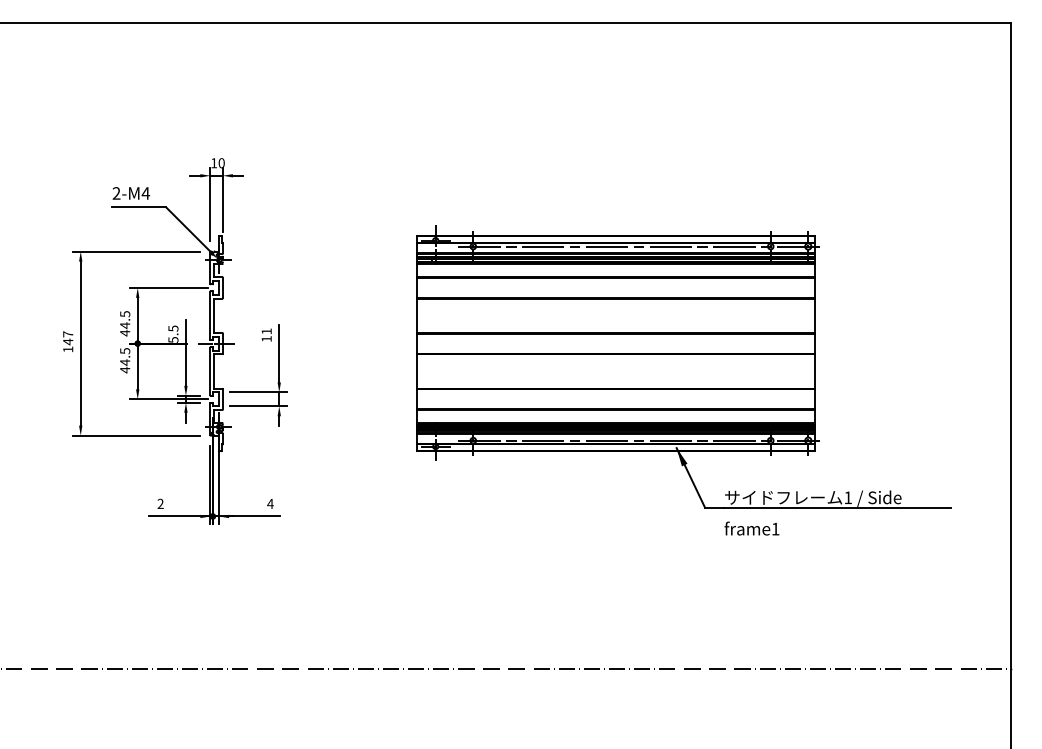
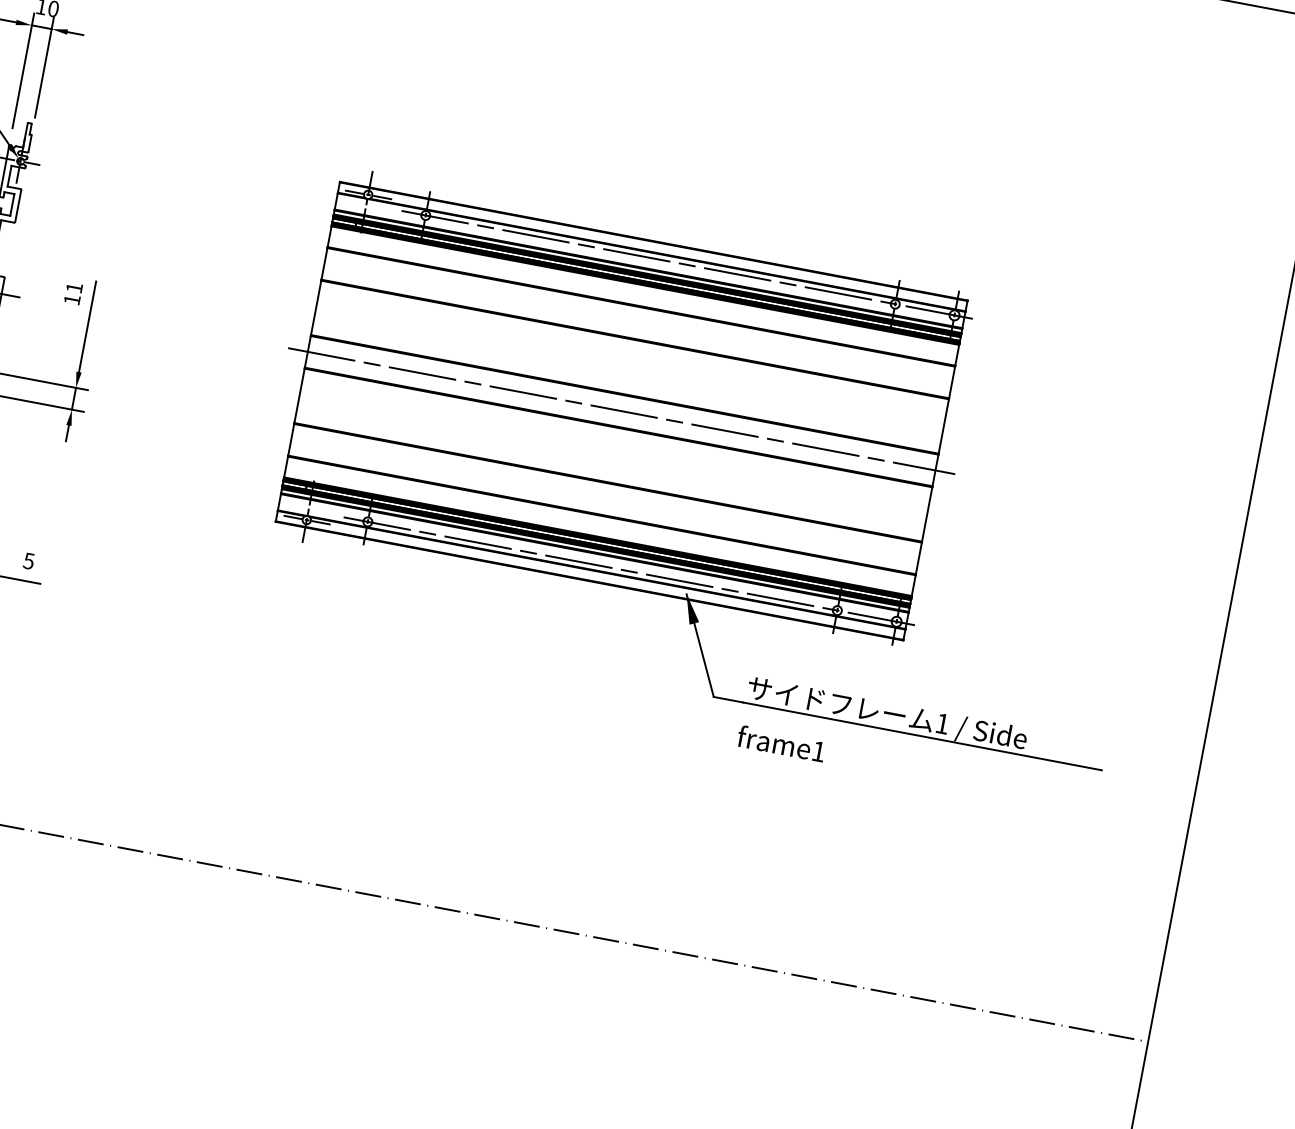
line: (615, 343) -> (621, 410), added
text: (270, 504) -> (28, 562), 4 -> 5

